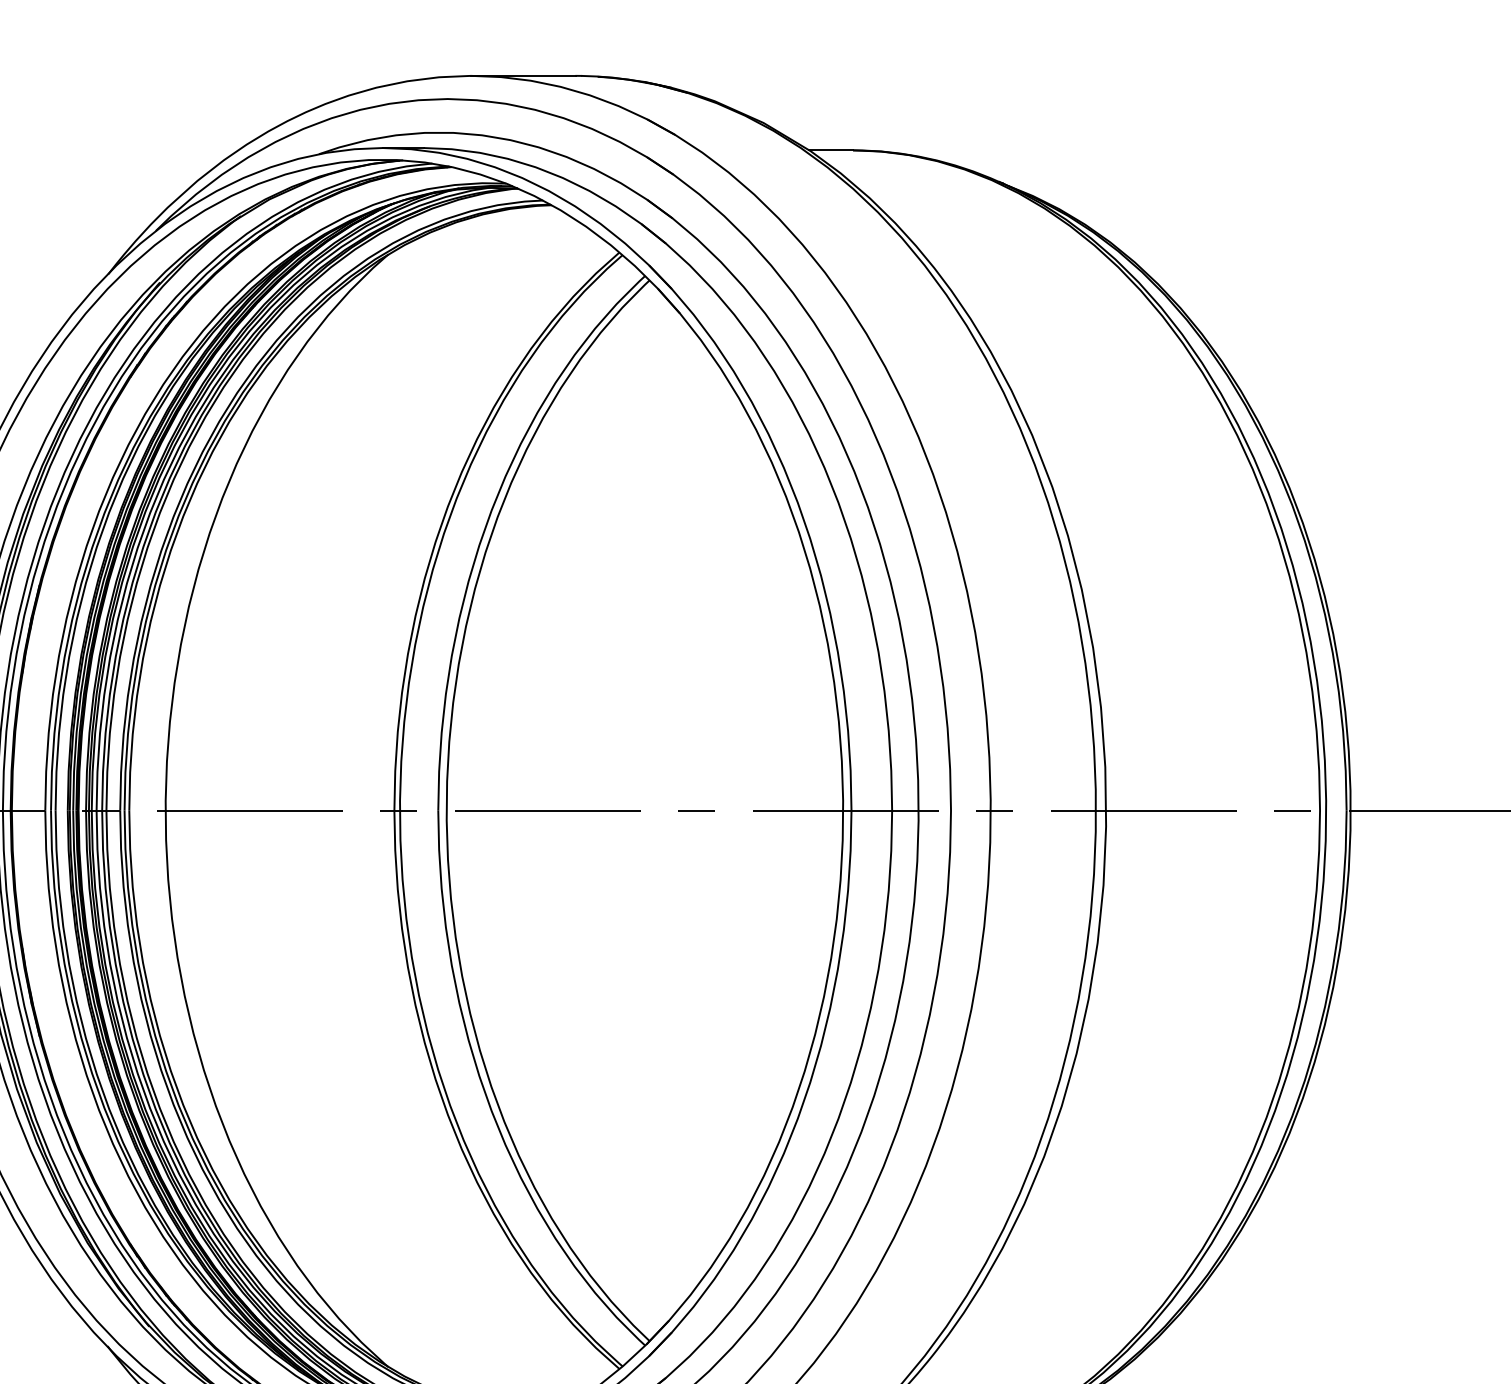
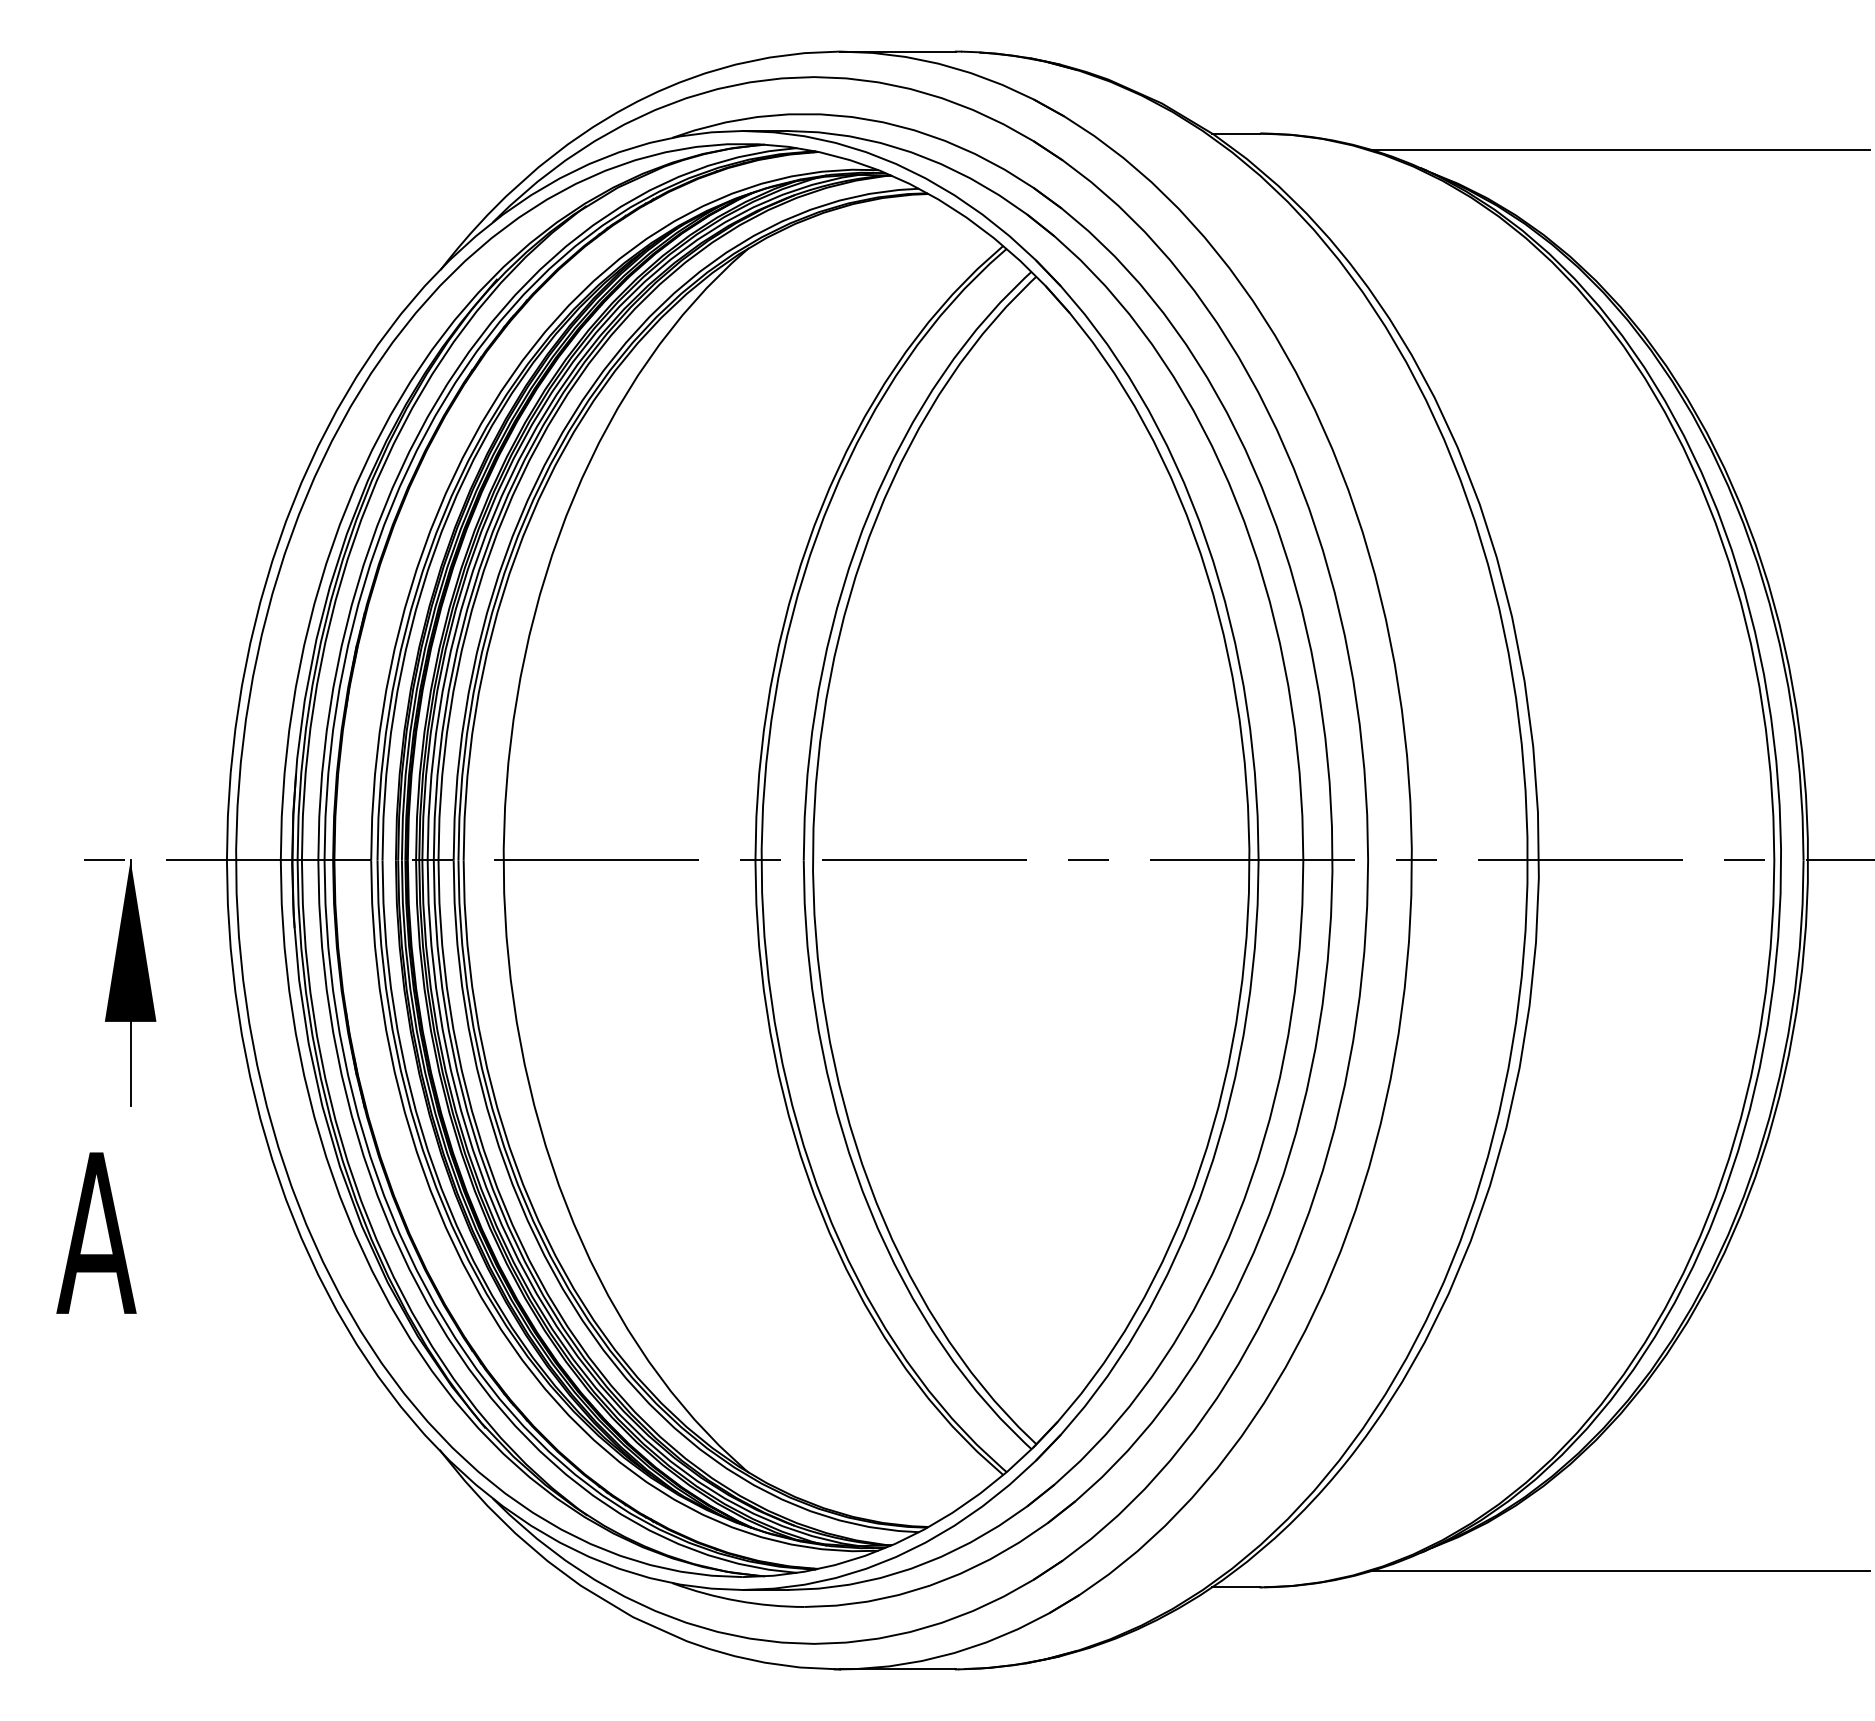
line: (1181, 165) -> (1621, 150), added

